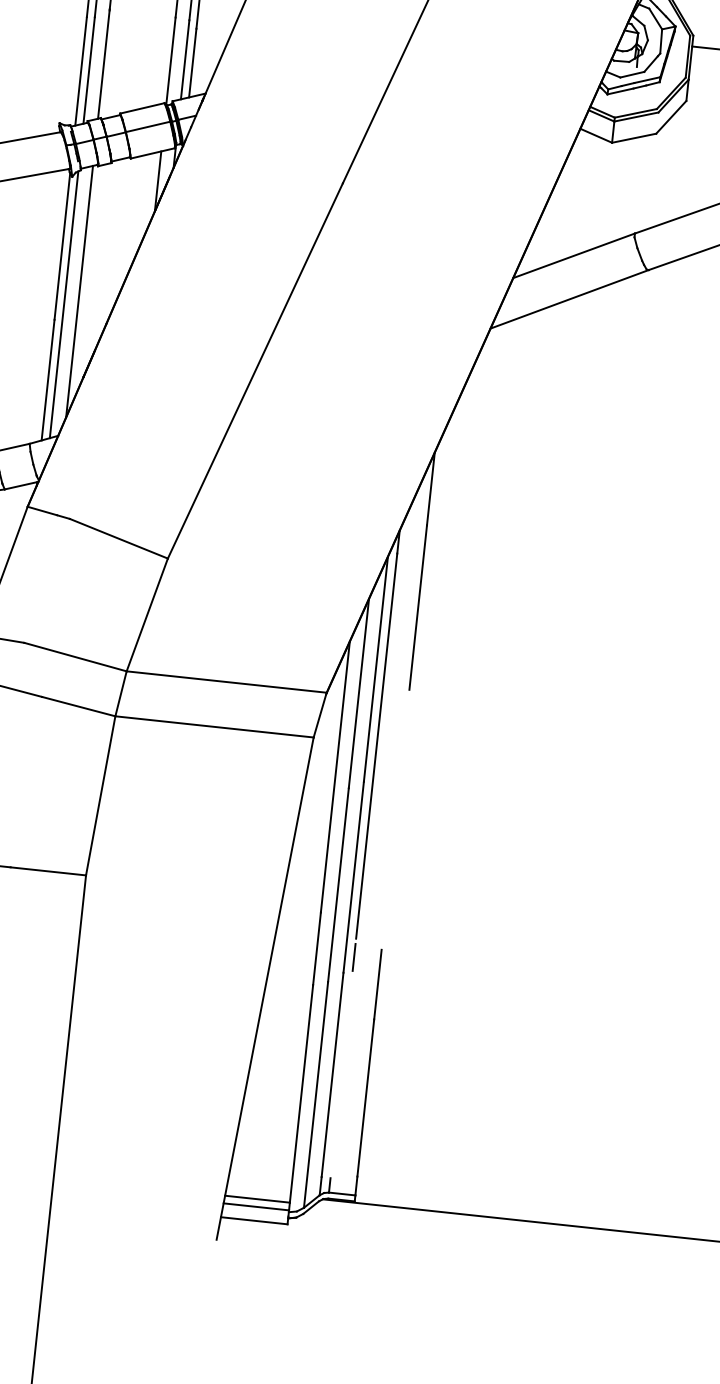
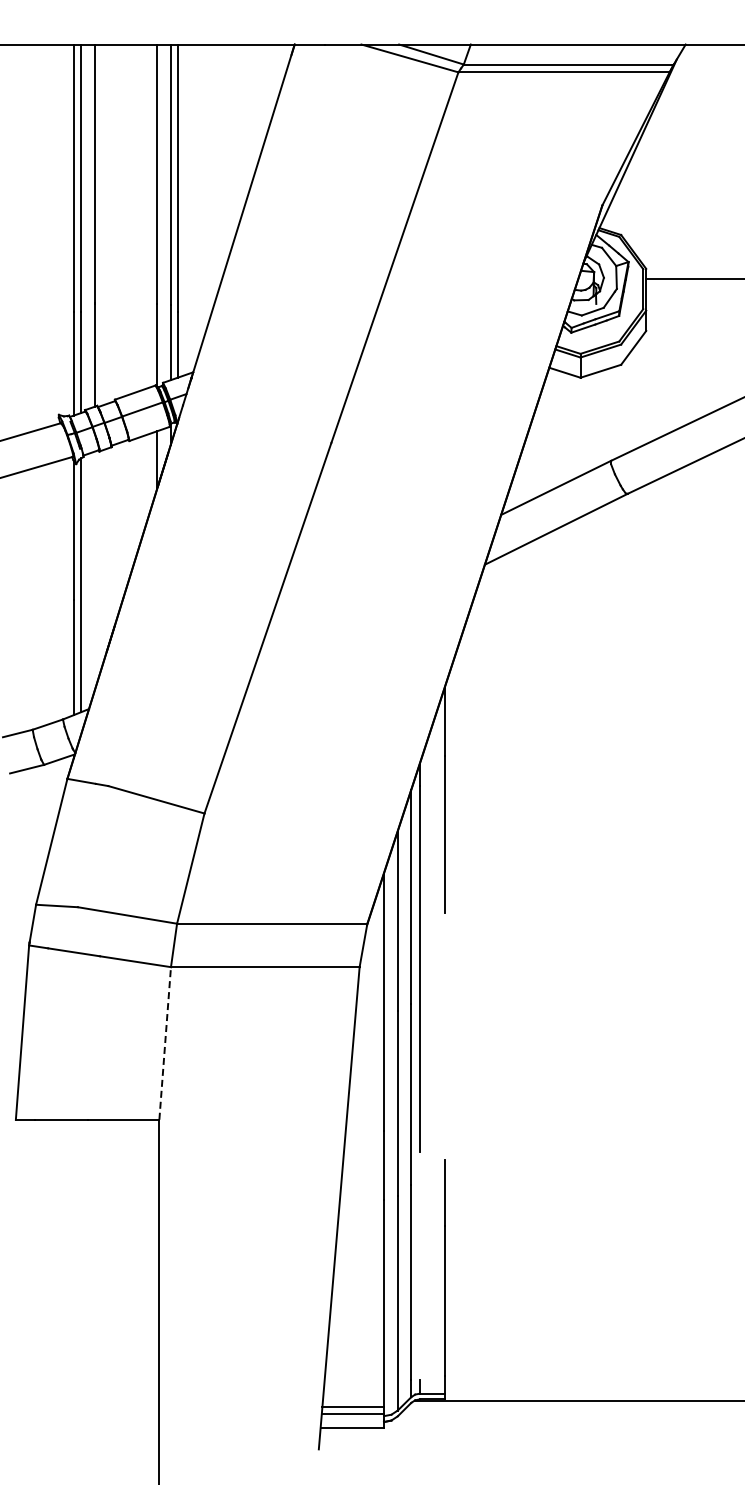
line: (79, 291) -> (94, 571), removed
line: (101, 795) -> (165, 1043), solid -> dashed
line: (353, 956) -> (419, 1169), removed

